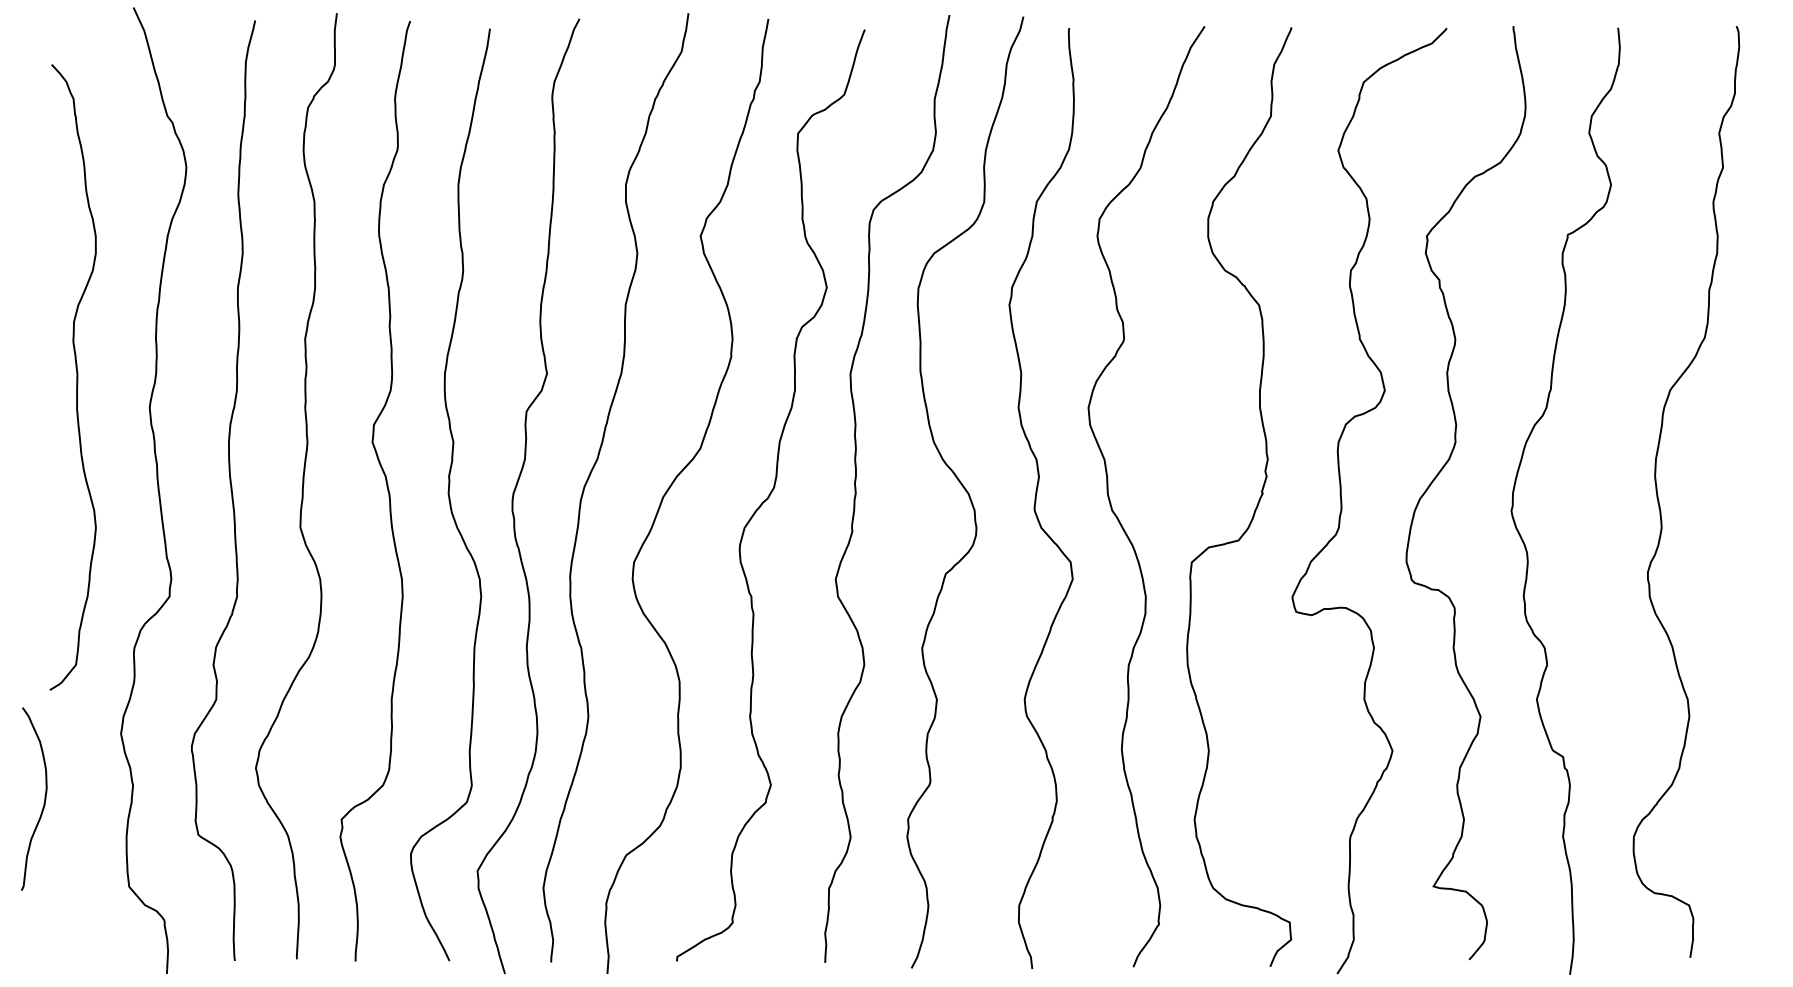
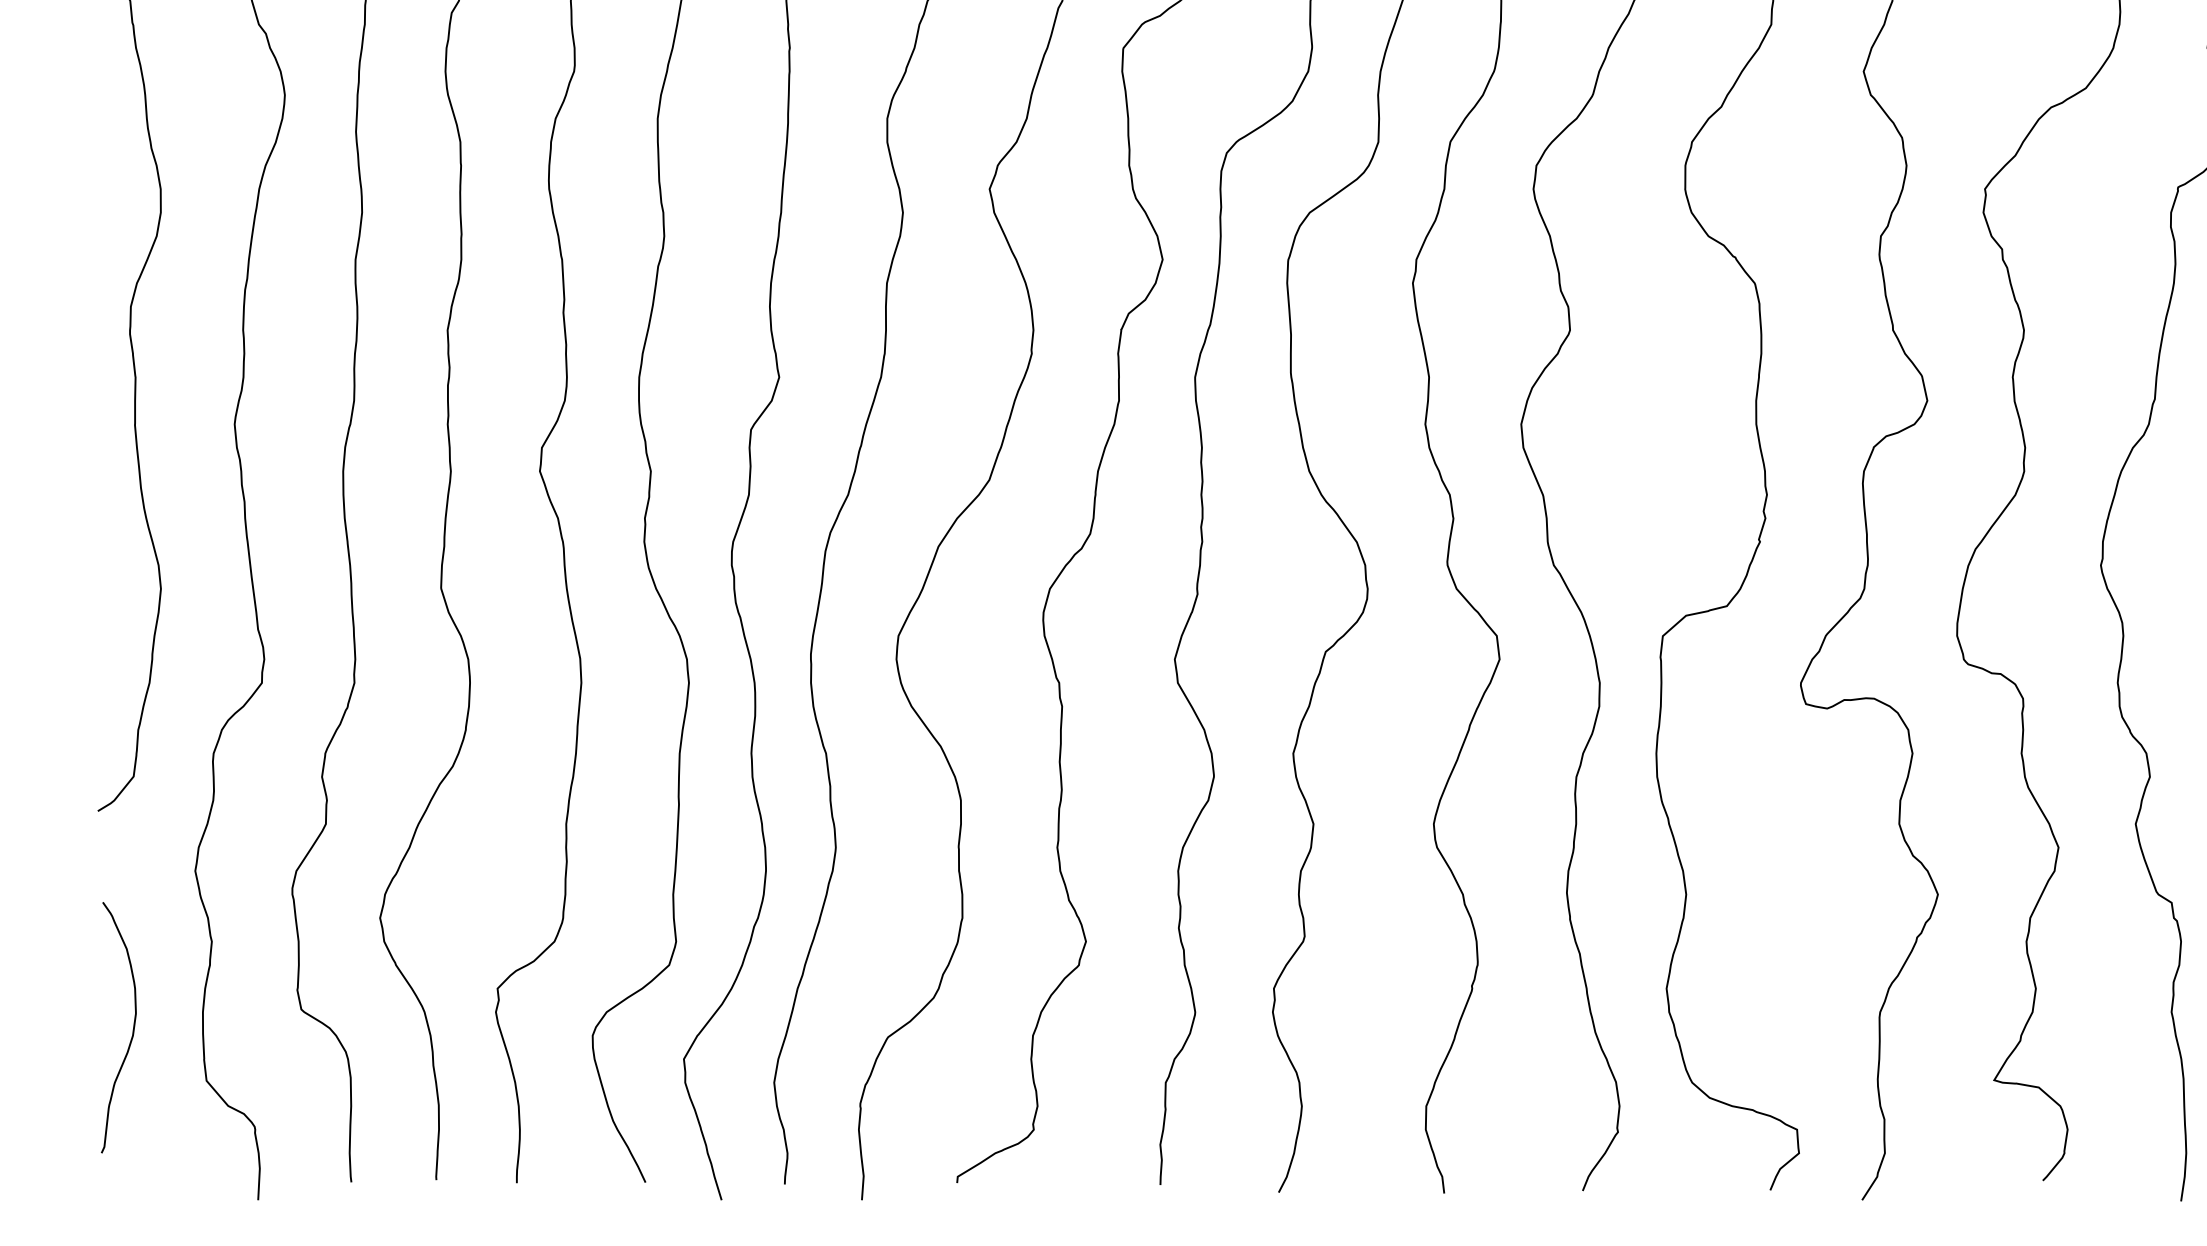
curve: (44, 798) -> (132, 1026), moved

